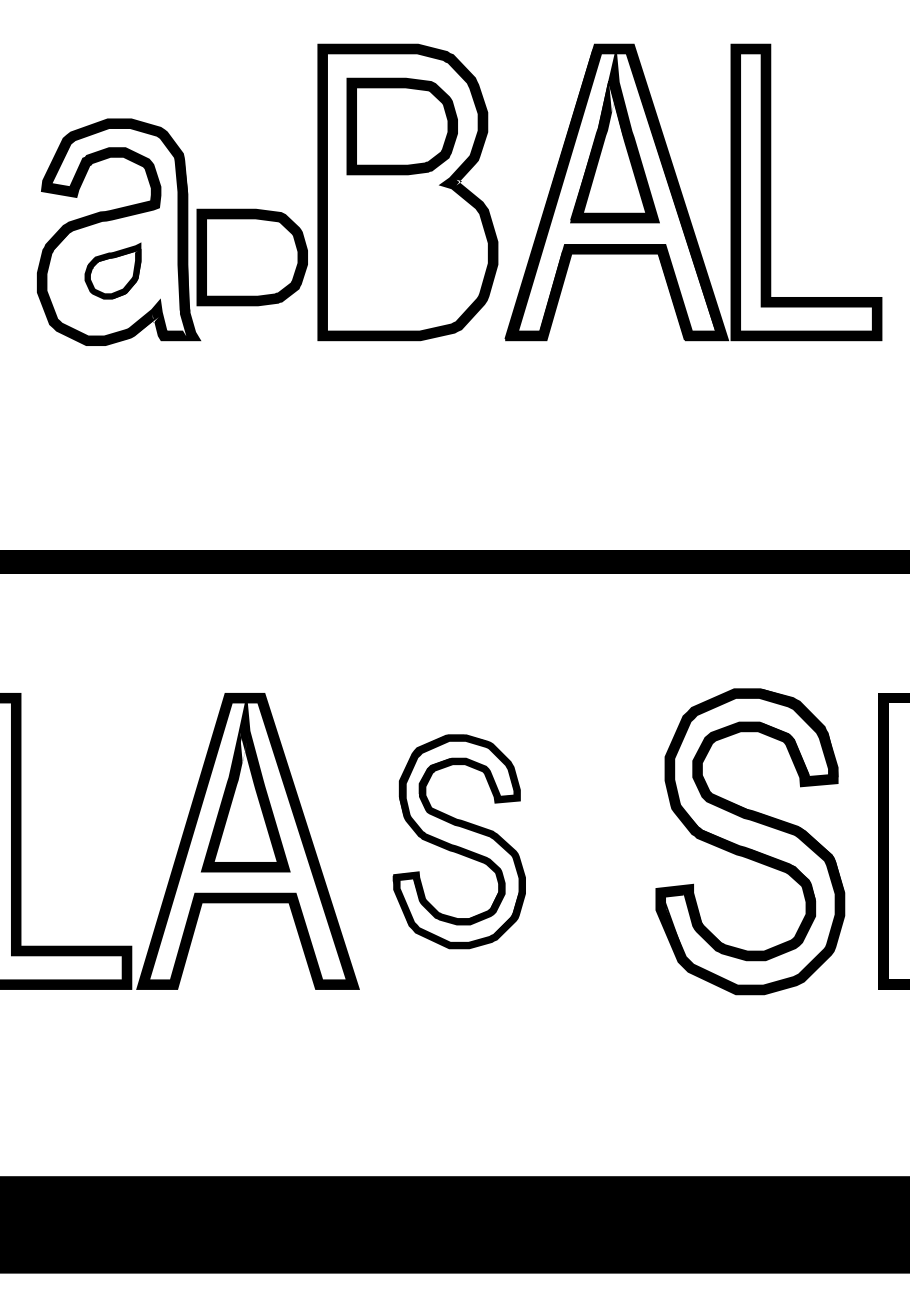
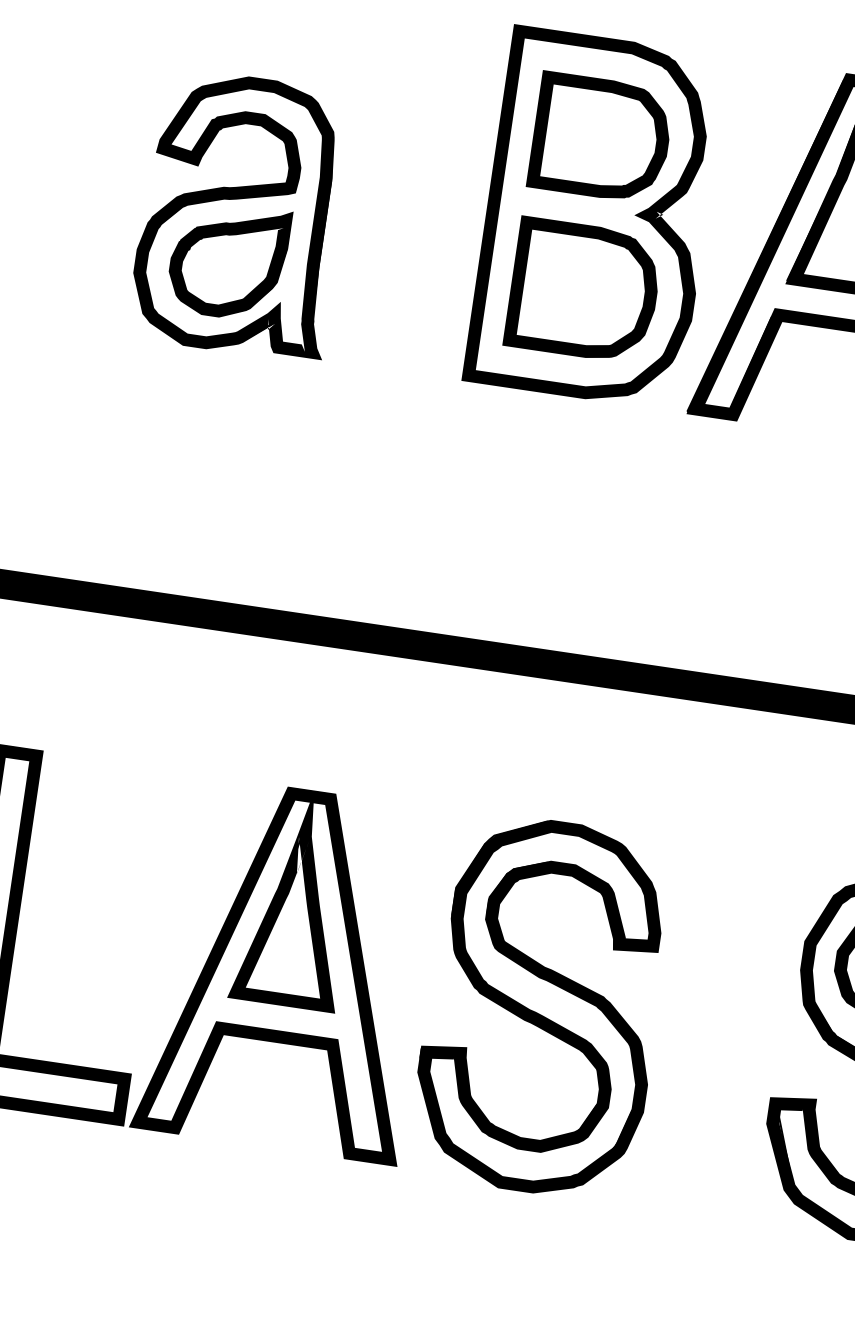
part: (406, 252) -> (583, 290), added
part: (251, 257) -> (397, 268), removed
part: (112, 270) -> (227, 259), size x1.67
part: (459, 841) -> (543, 1006), size x1.43

